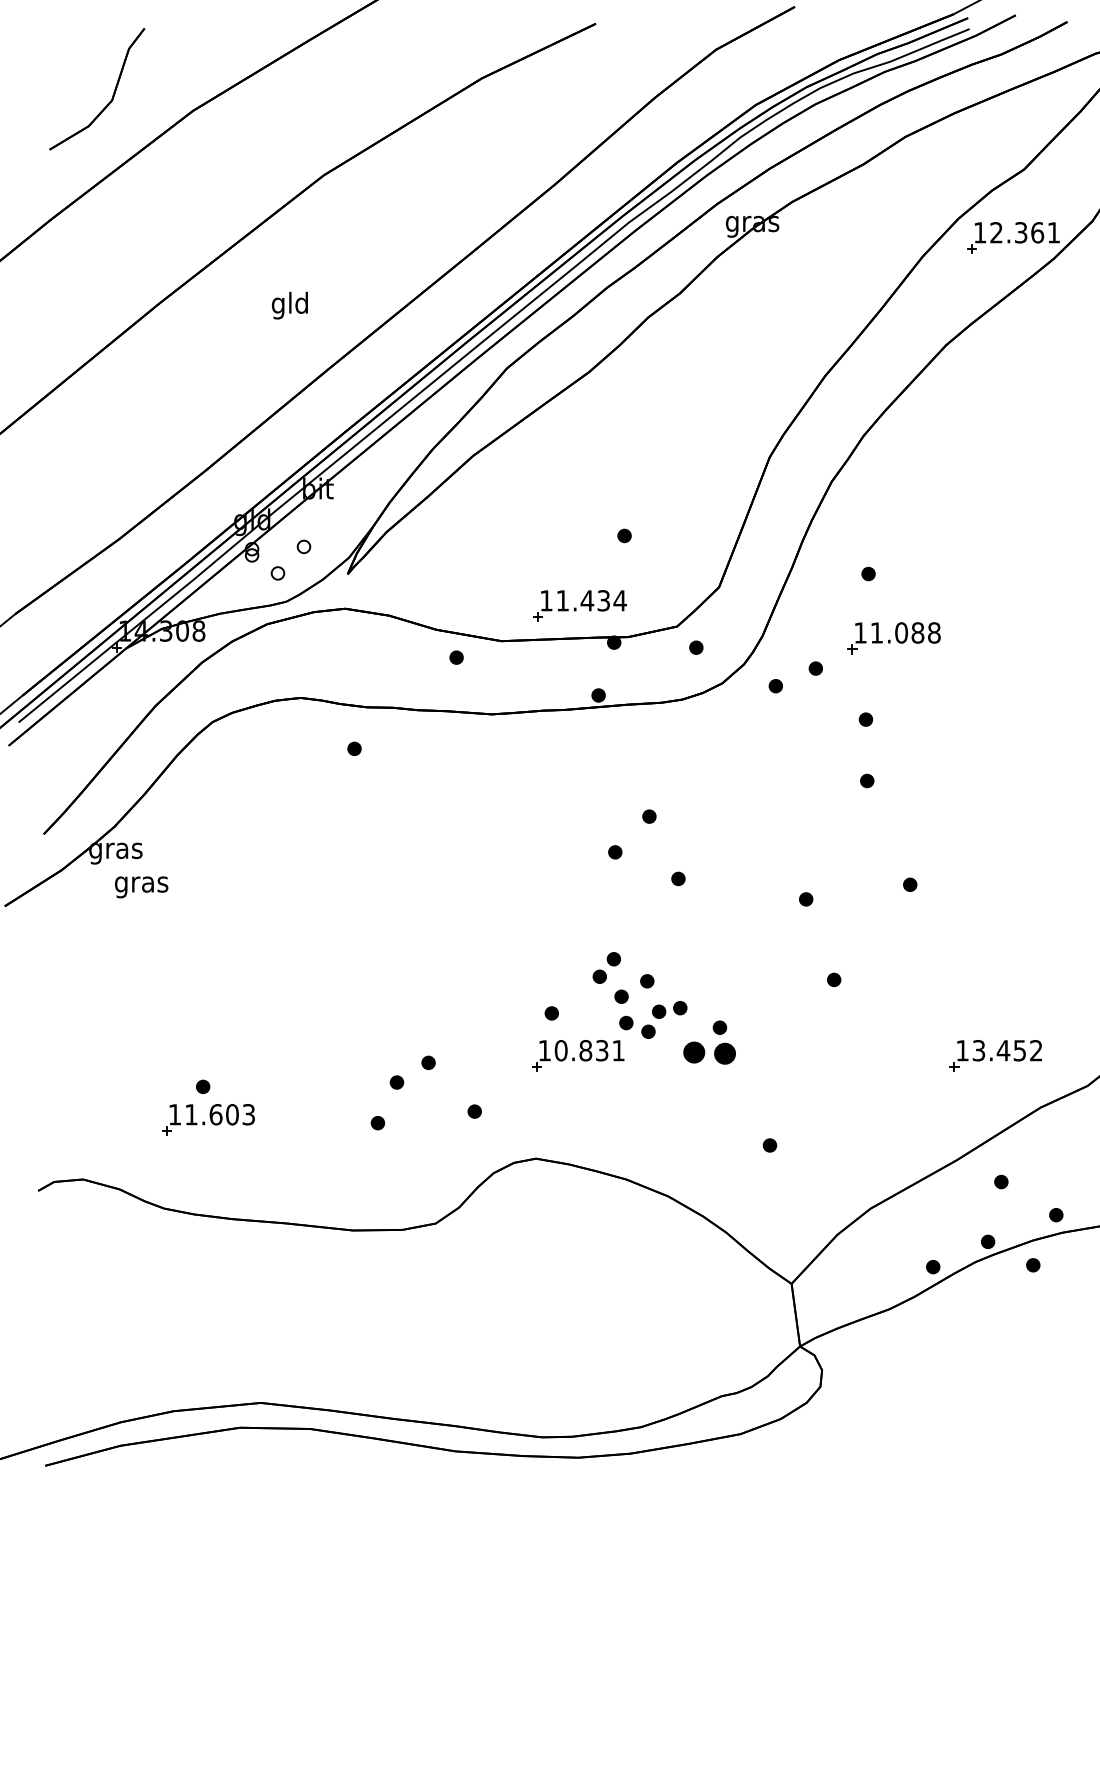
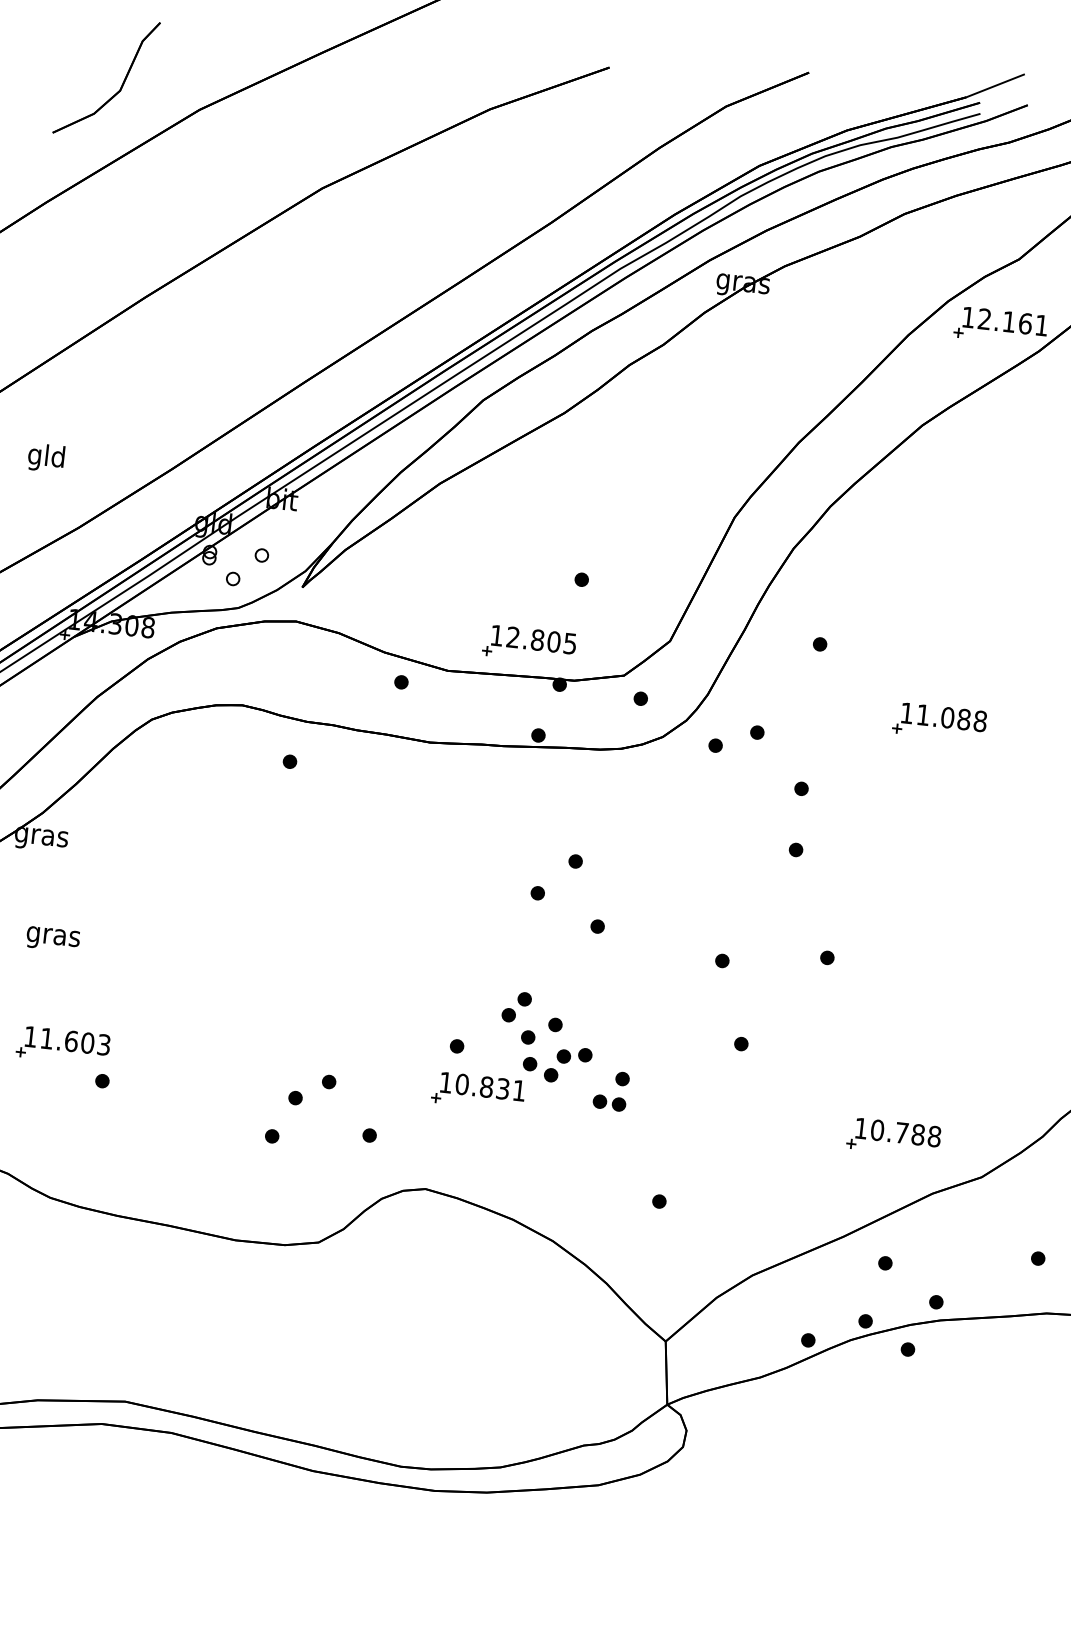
text: (1021, 232) -> (1009, 321), 12.361 -> 12.161
text: (289, 305) -> (45, 457), moved
text: (591, 600) -> (541, 640), 11.434 -> 12.805
part: (893, 638) -> (939, 722), moved
text: (141, 887) -> (53, 939), moved
text: (1007, 1050) -> (905, 1133), 13.452 -> 10.788
part: (709, 1052) -> (609, 1102), size x0.62
part: (208, 1119) -> (63, 1045), moved

